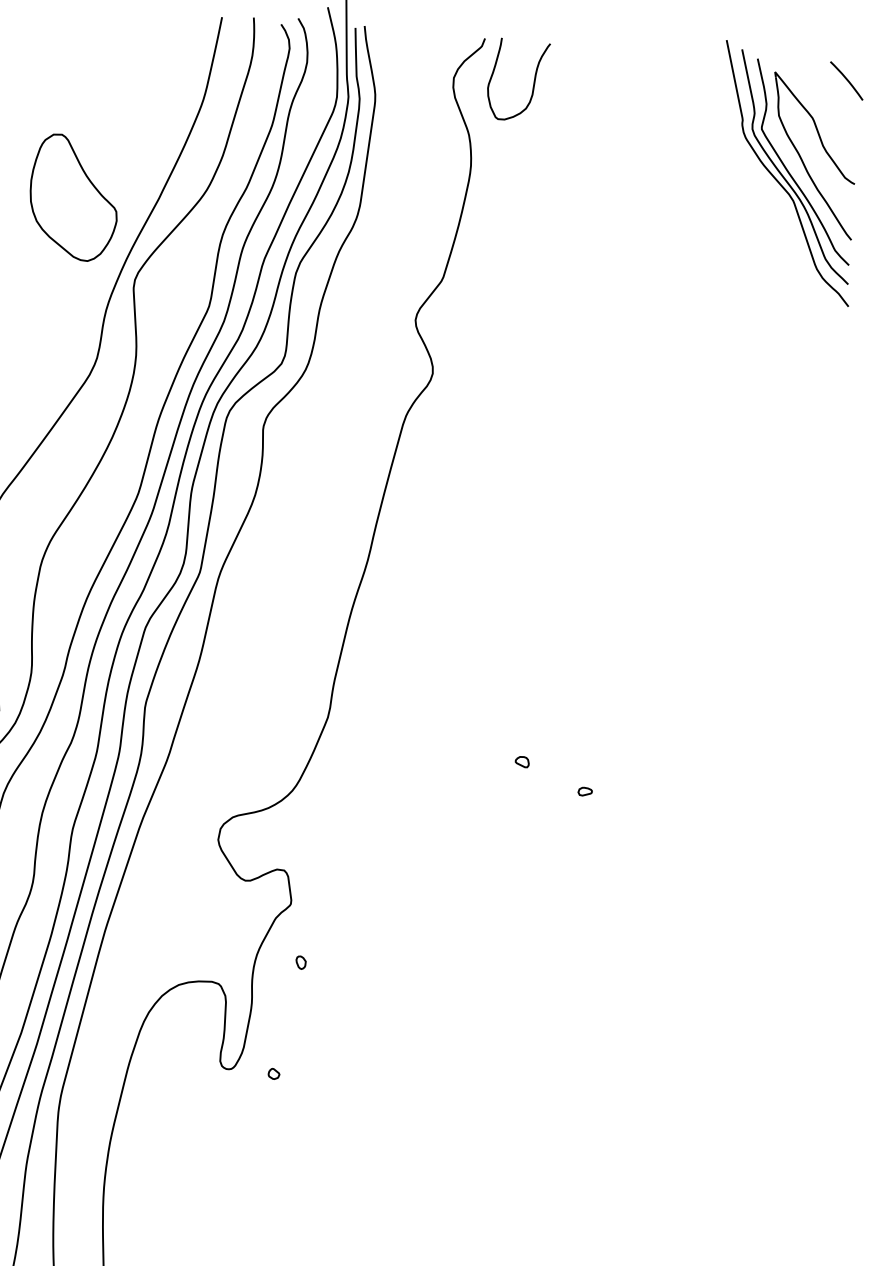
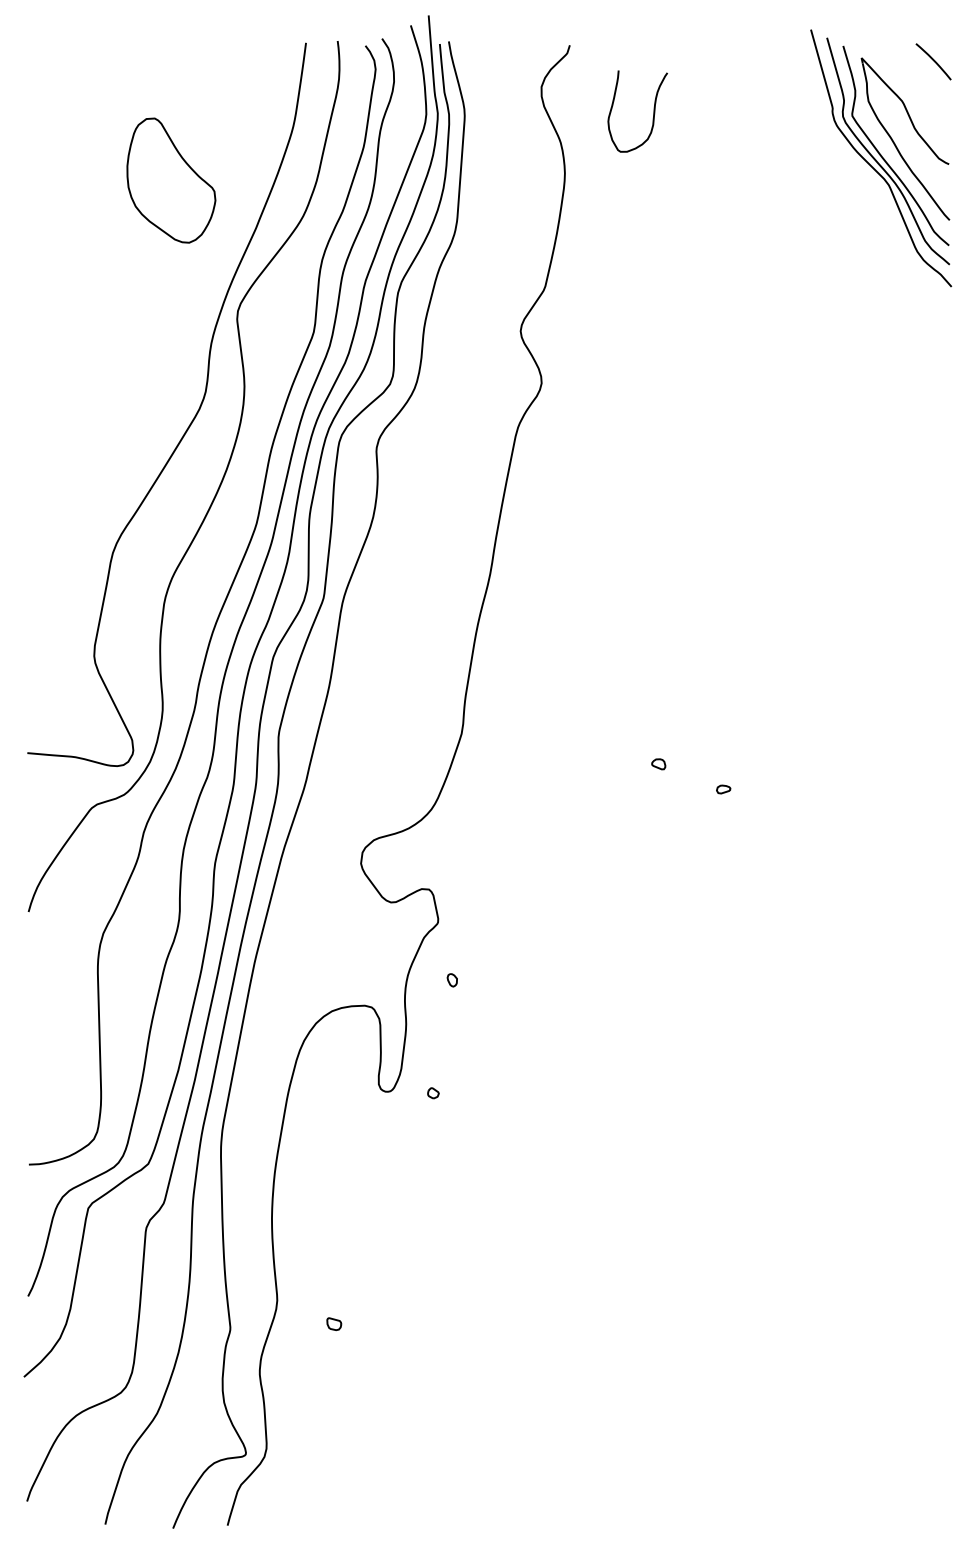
curve: (533, 81) -> (653, 111), moved
part: (74, 197) -> (171, 180), moved

